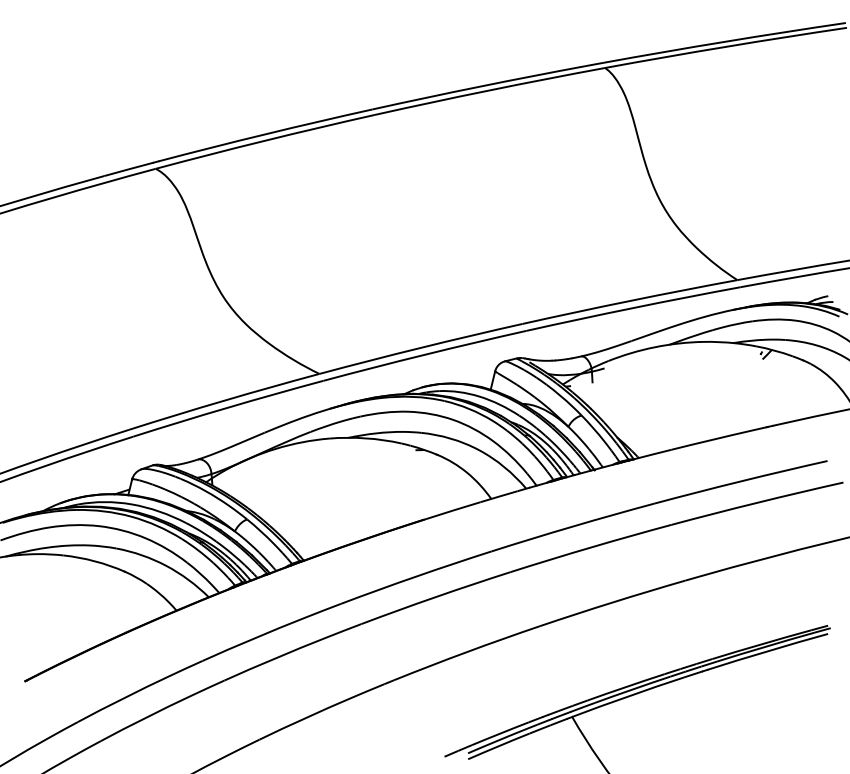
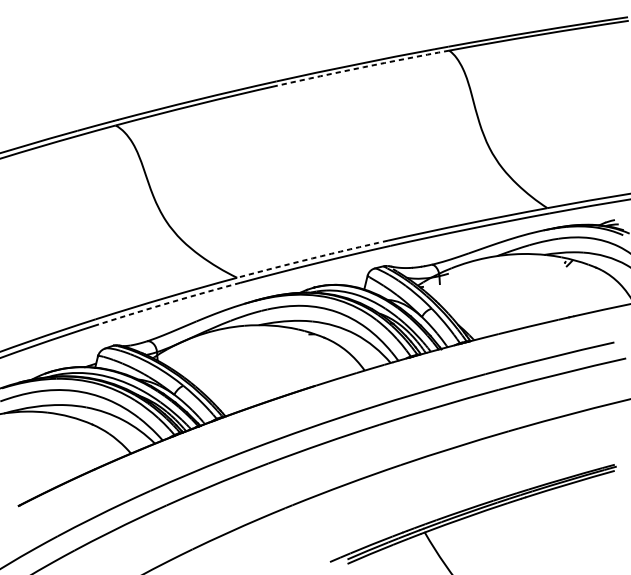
arc: (489, 90) -> (363, 67), solid -> dashed
arc: (420, 347) -> (312, 258), solid -> dashed
arc: (228, 407) -> (169, 302), solid -> dashed

